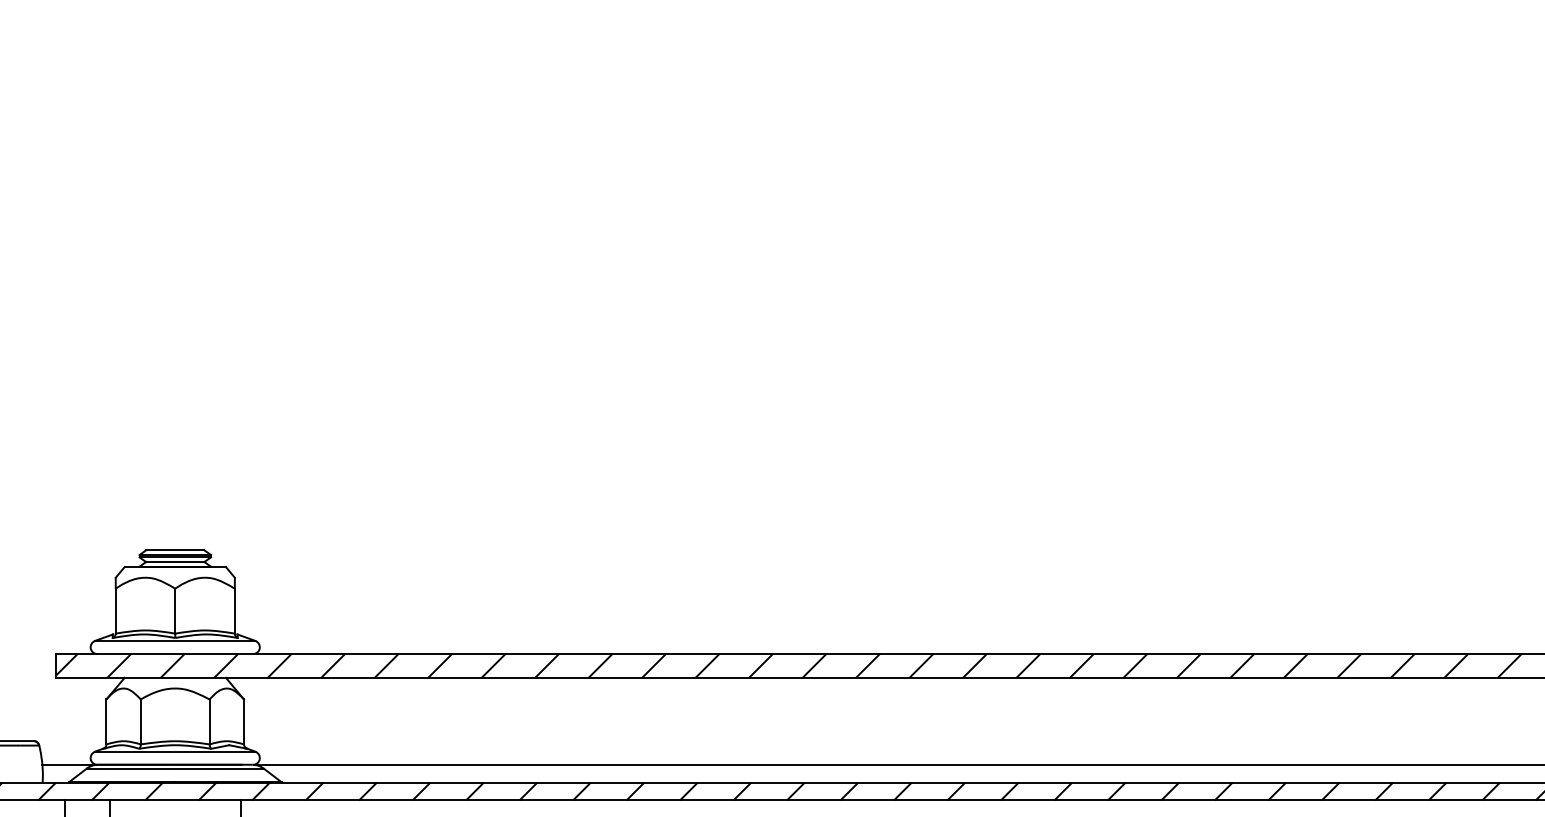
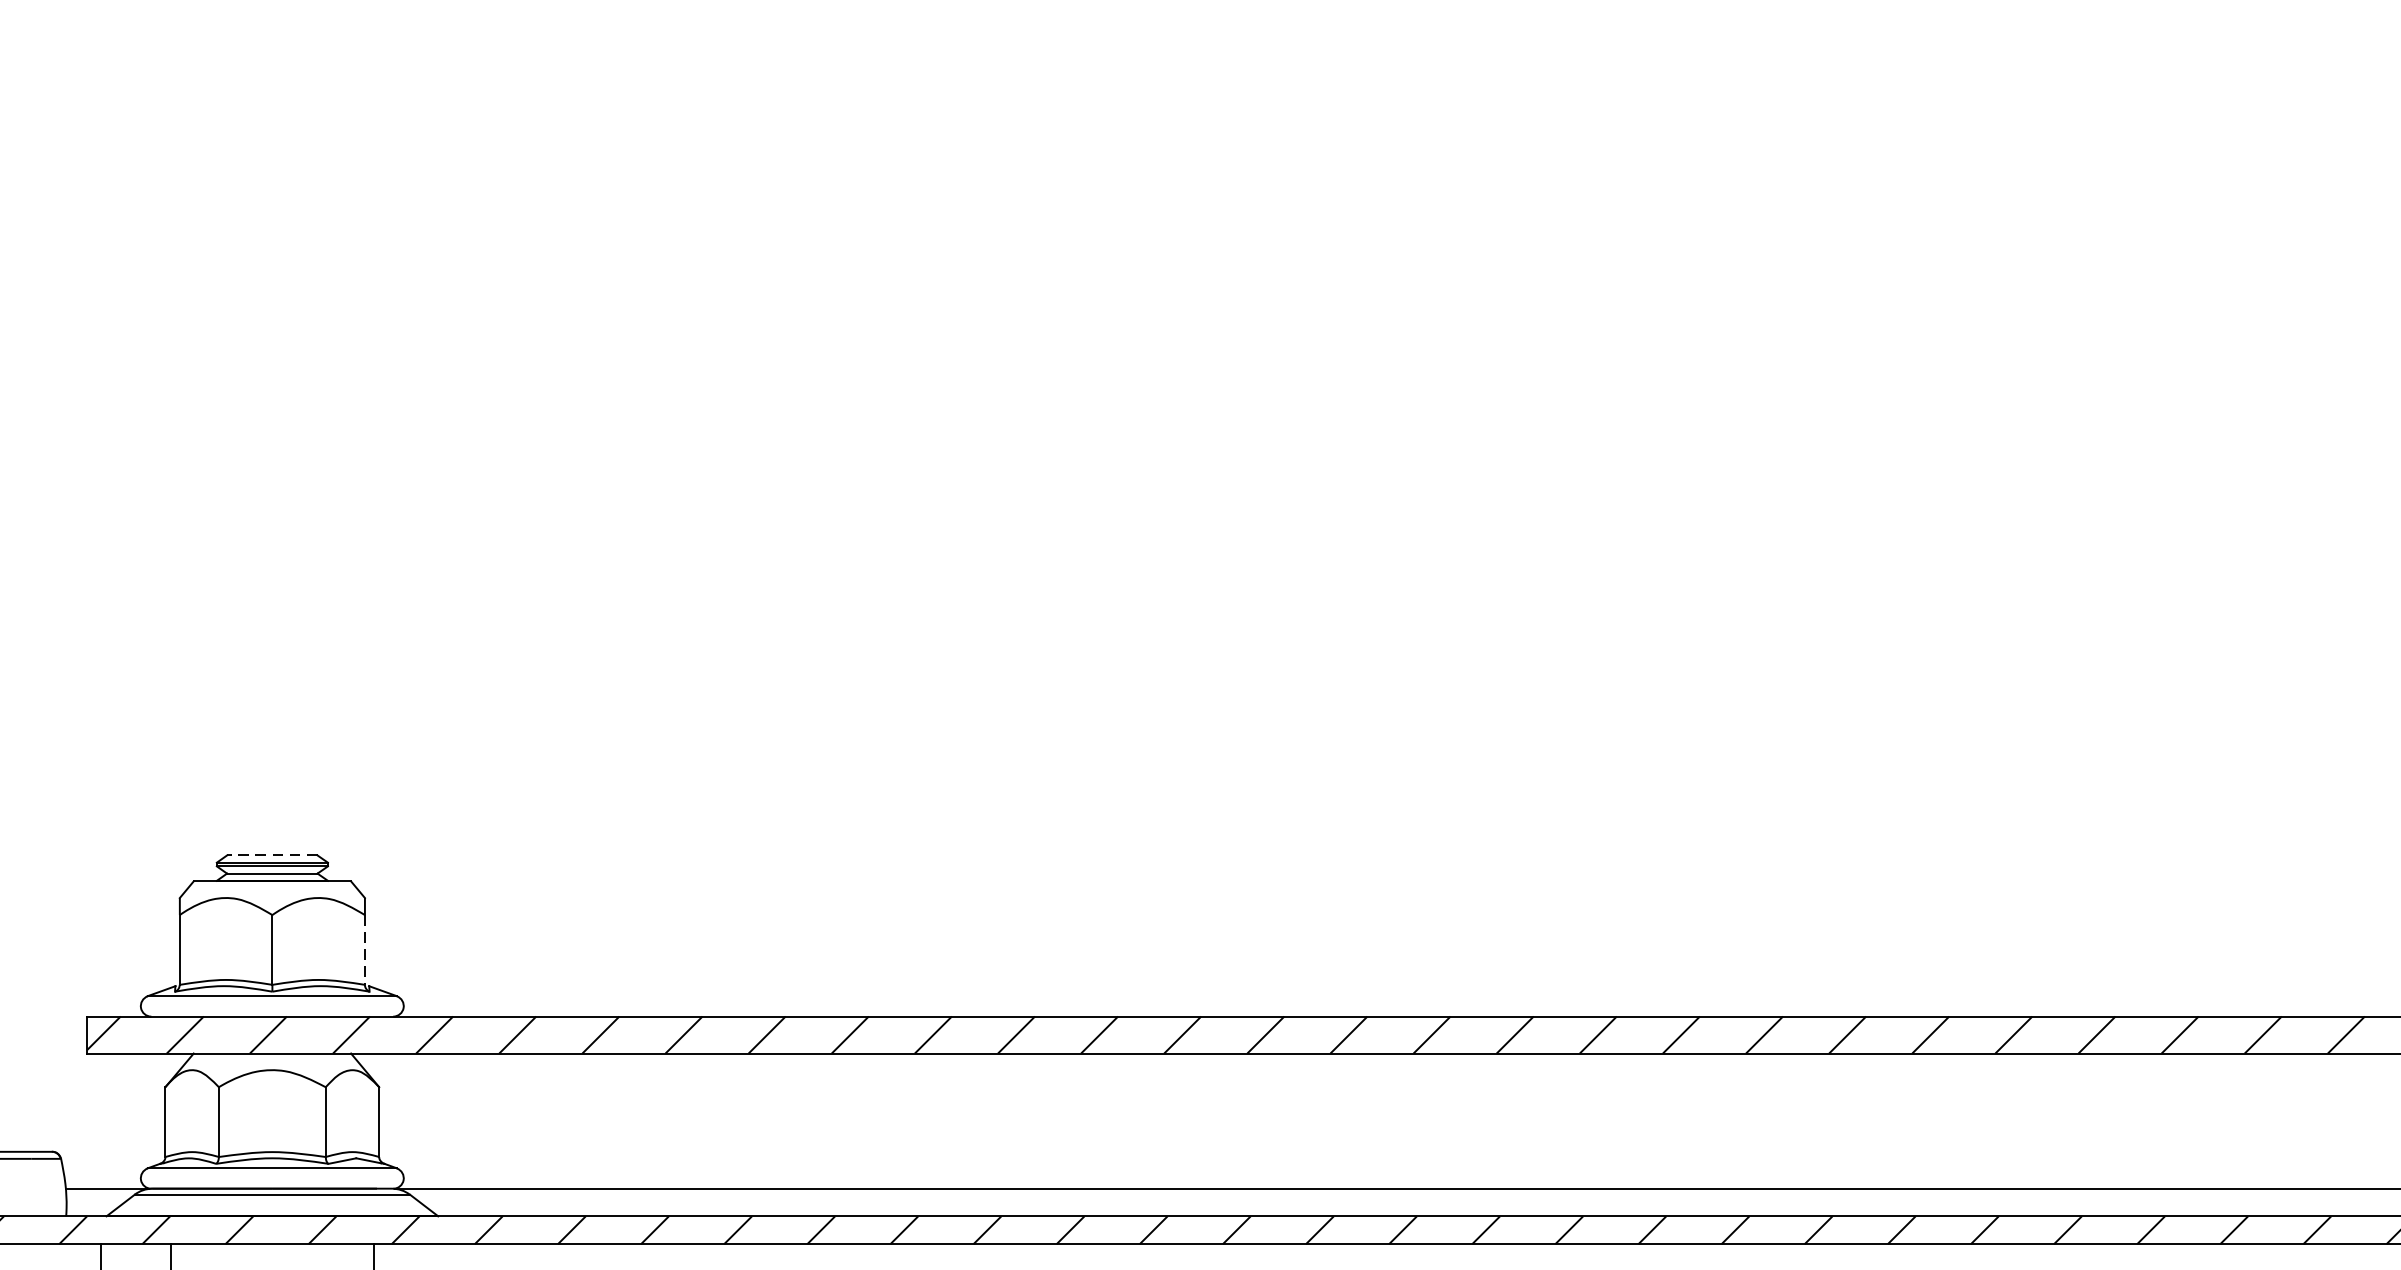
line: (174, 550) -> (271, 855), solid -> dashed
line: (234, 611) -> (364, 950), solid -> dashed

